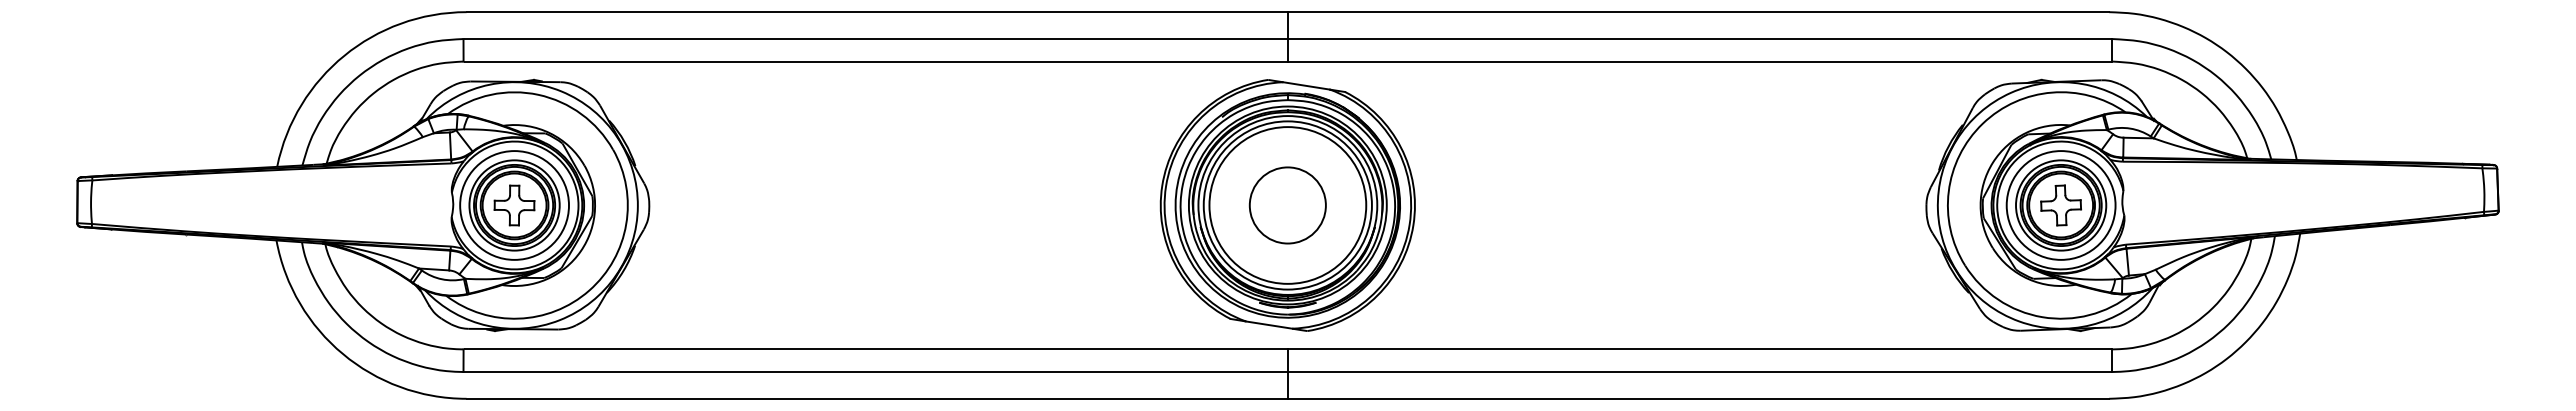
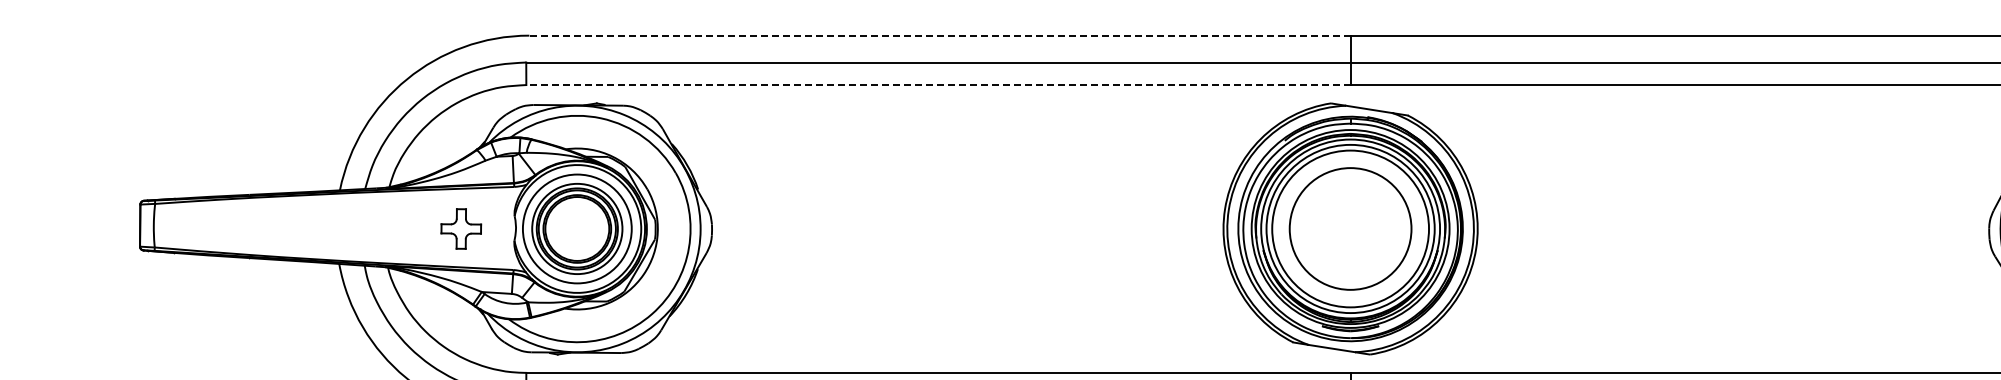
line: (877, 12) -> (940, 36), solid -> dashed
line: (876, 61) -> (939, 85), solid -> dashed
part: (514, 205) -> (461, 229), moved
circle: (1287, 205) -> (1350, 229), size x1.6

